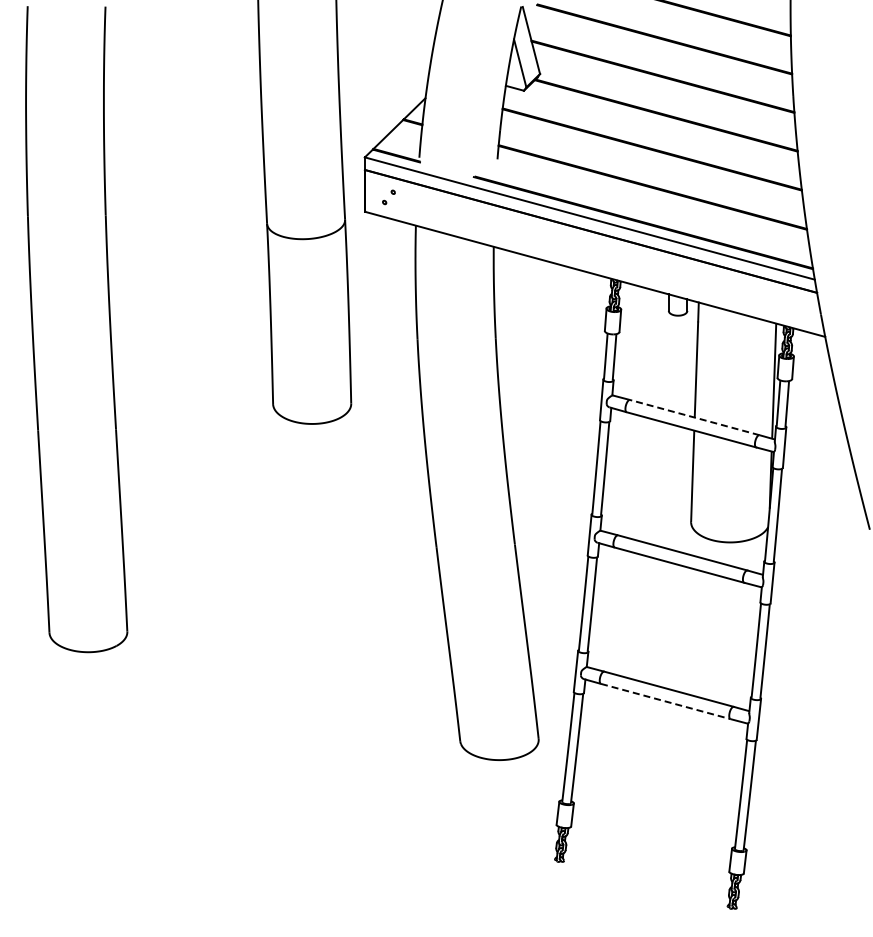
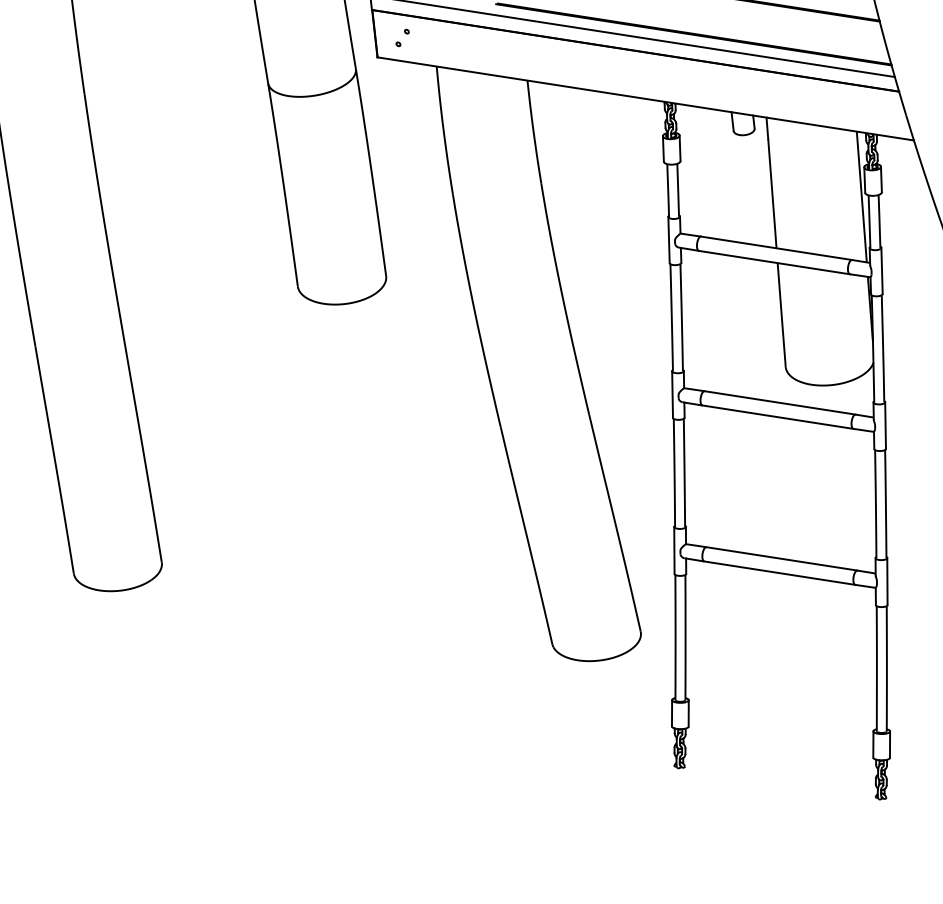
line: (694, 417) -> (776, 248), dashed -> solid
line: (666, 701) -> (780, 573), dashed -> solid

